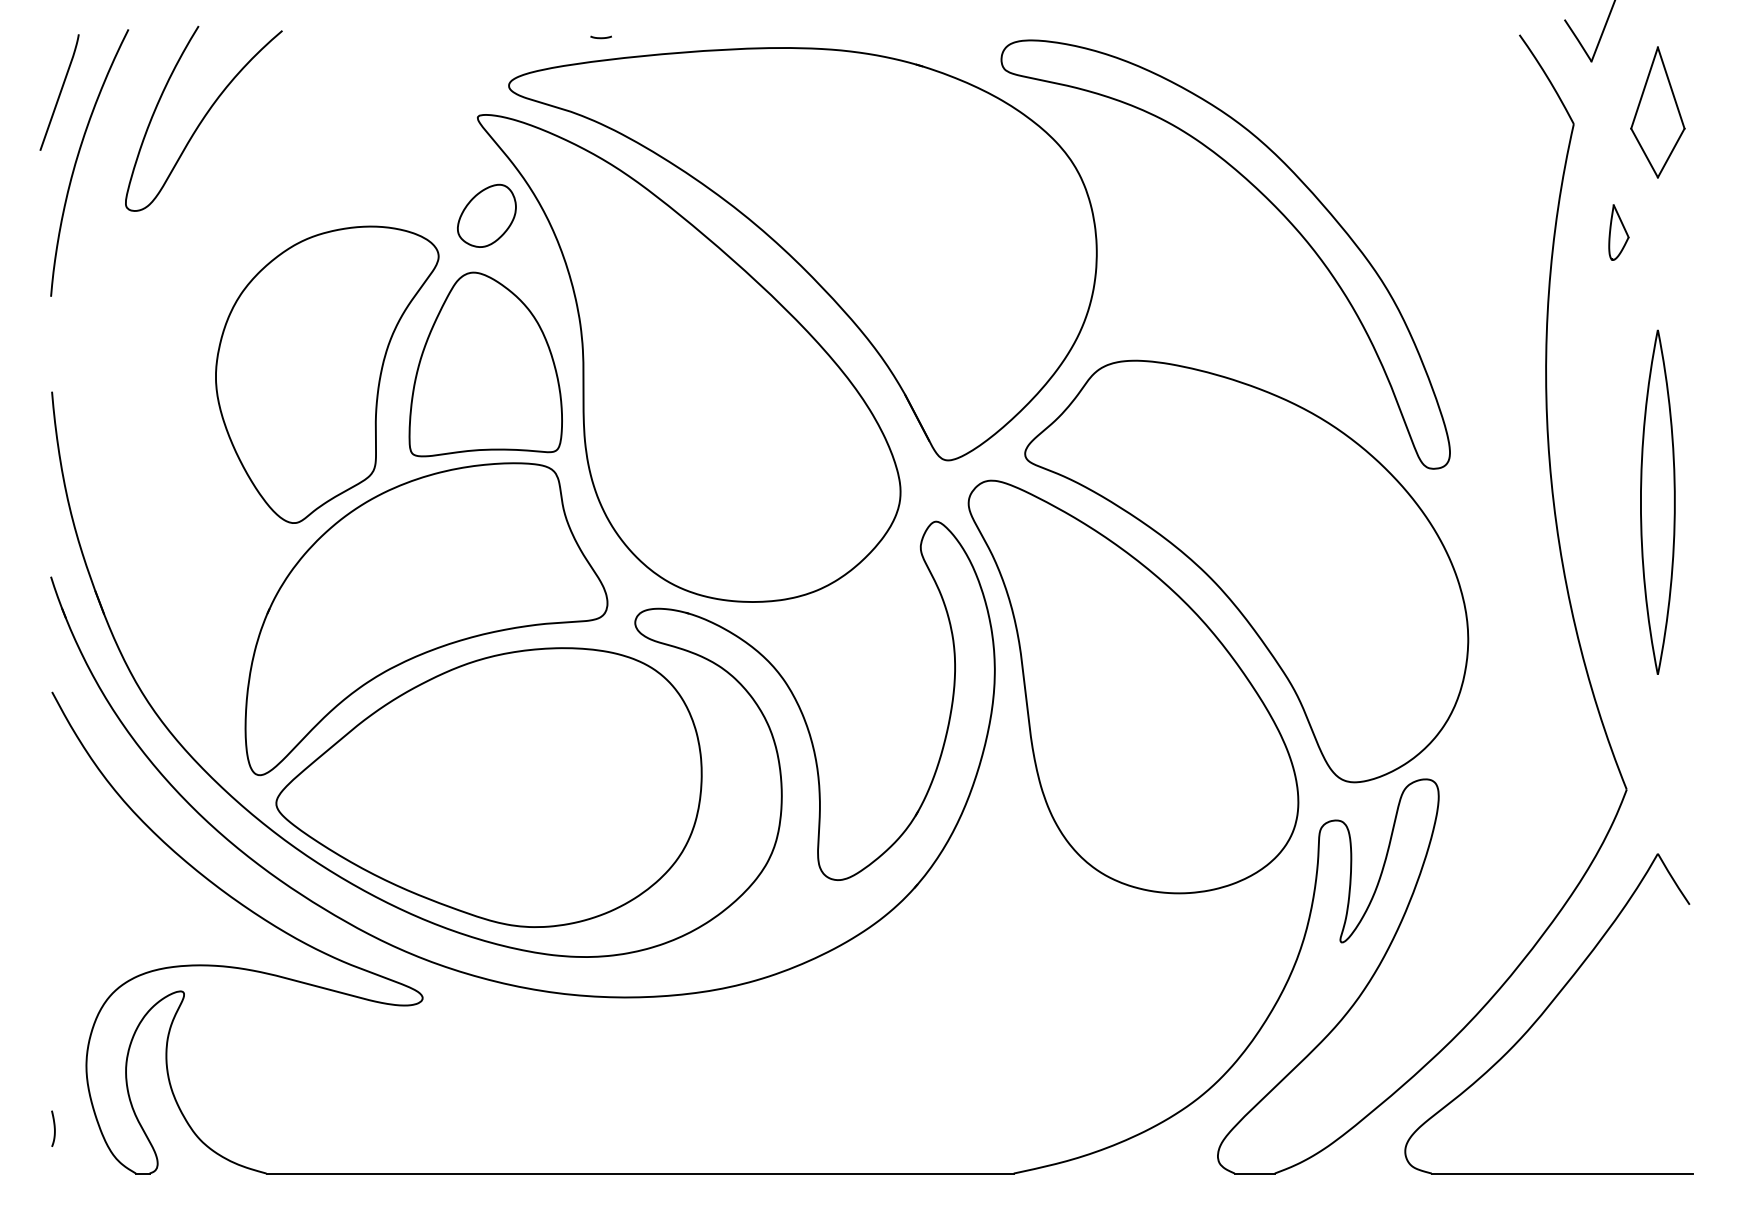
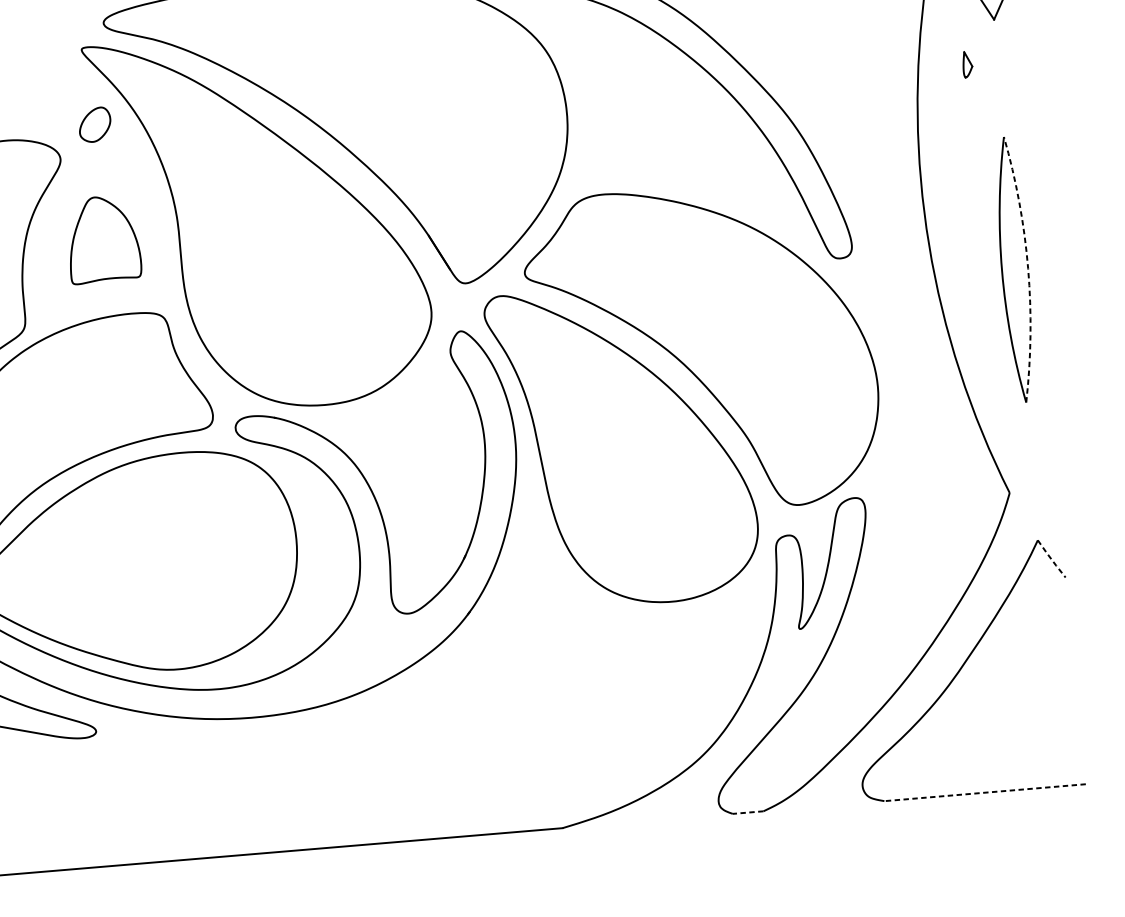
part: (486, 215) -> (94, 124), size x0.7
part: (1618, 232) -> (967, 64), size x0.6
part: (485, 364) -> (103, 239), size x0.6
arc: (1674, 502) -> (1027, 268), solid -> dashed
line: (1673, 879) -> (1051, 559), solid -> dashed
line: (1254, 1173) -> (747, 812), solid -> dashed
line: (1562, 1173) -> (985, 792), solid -> dashed

